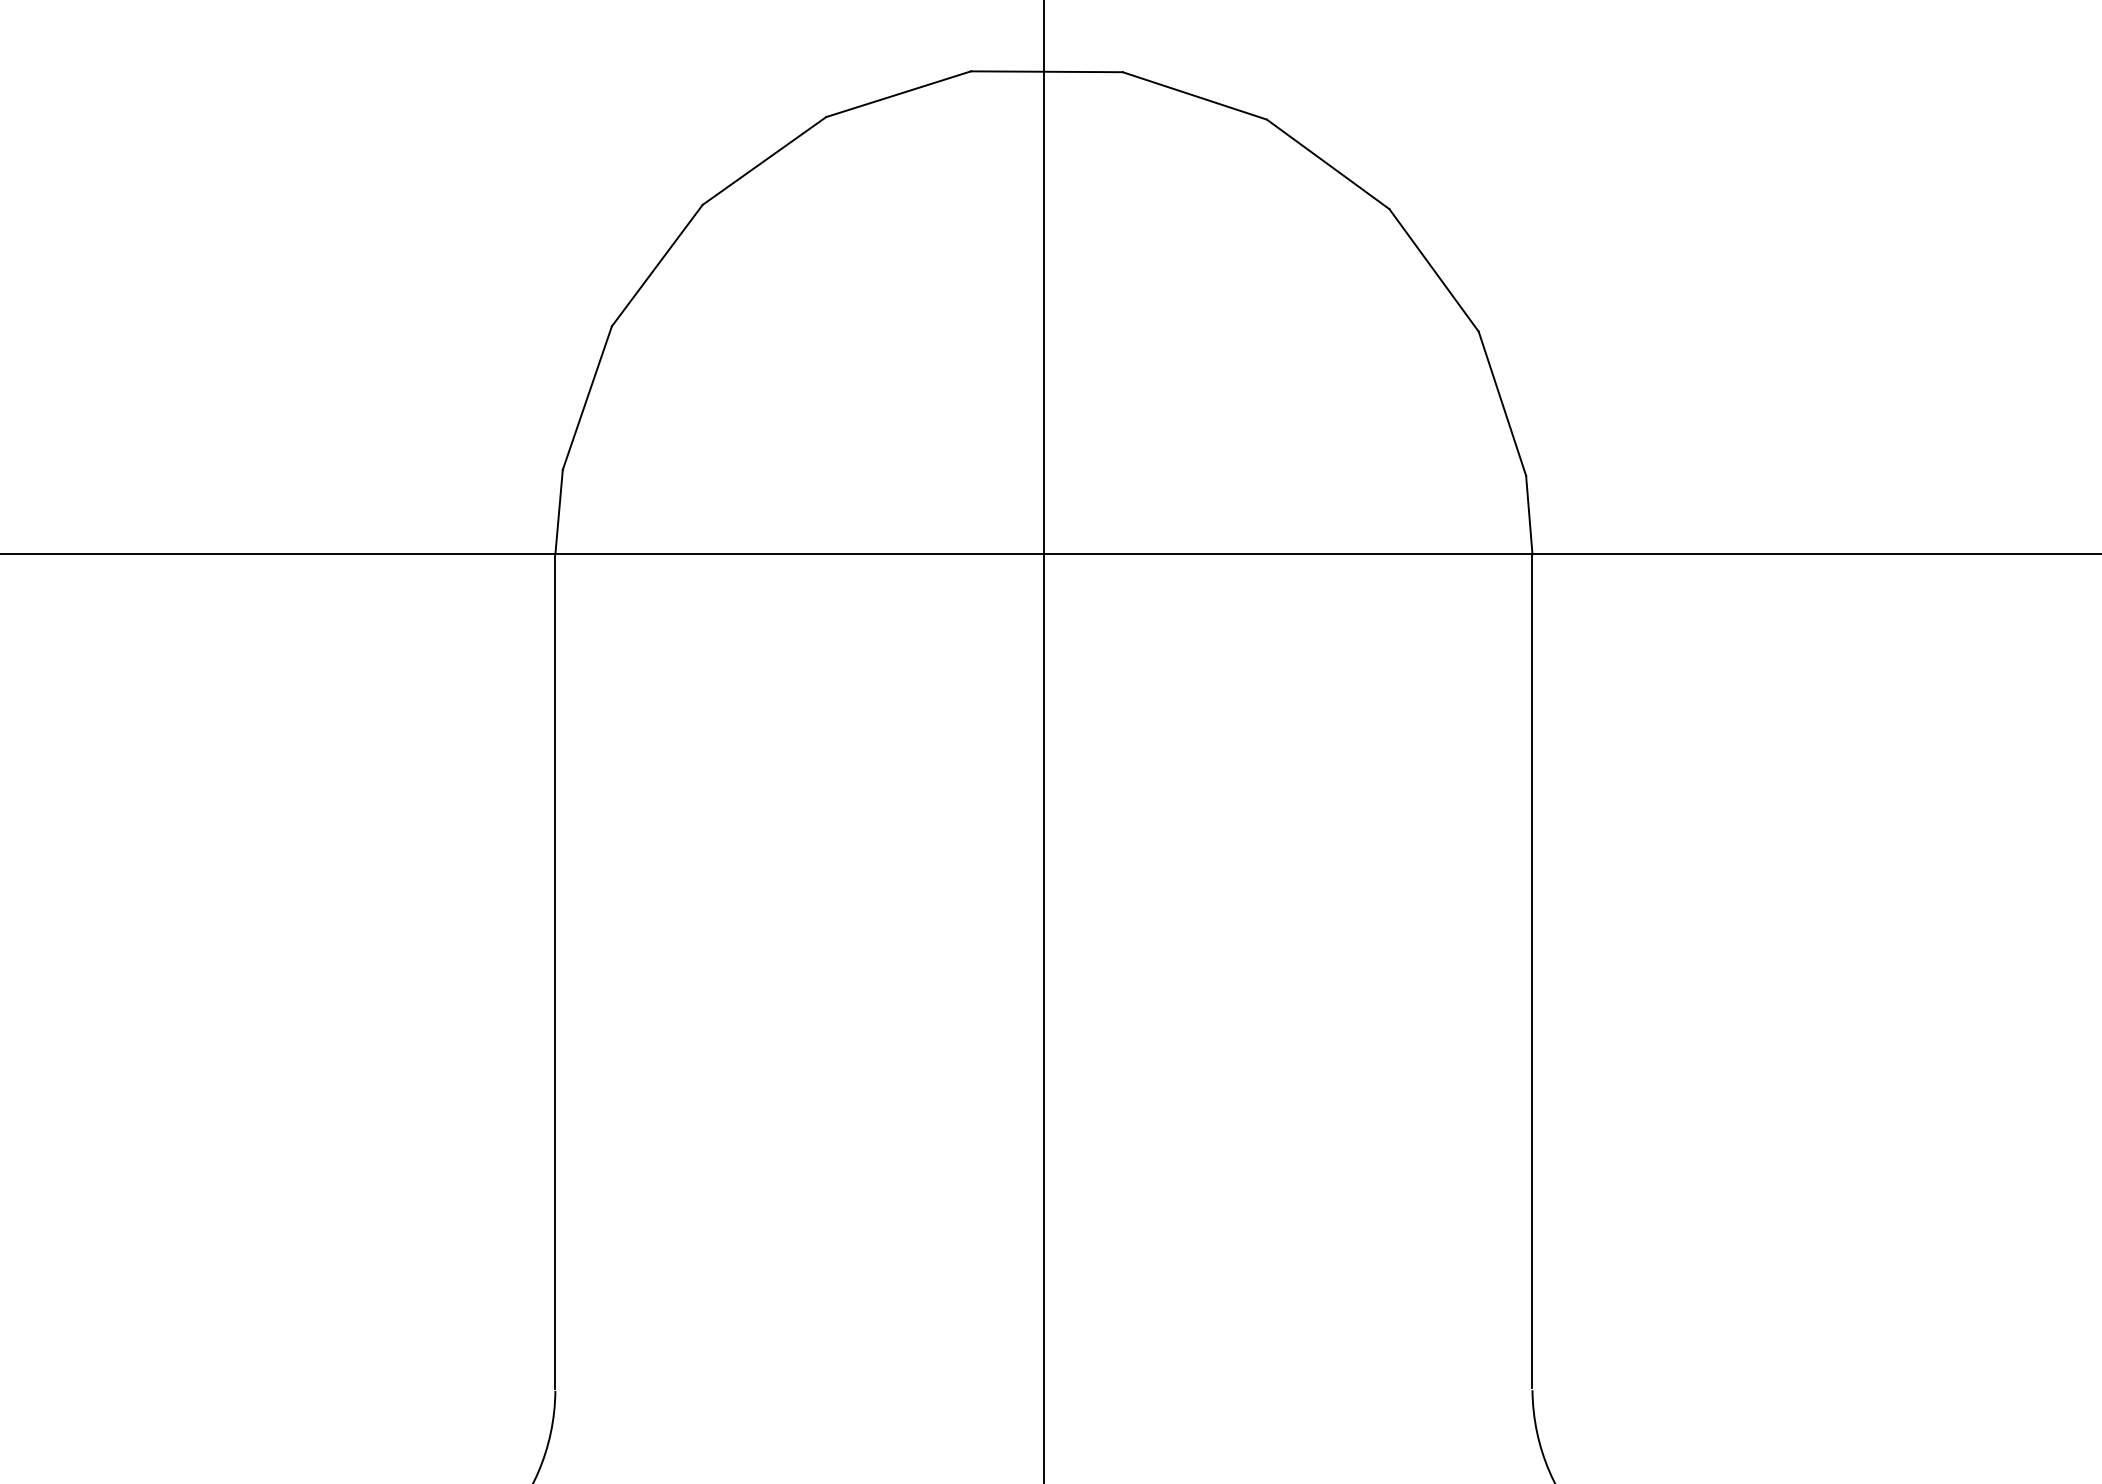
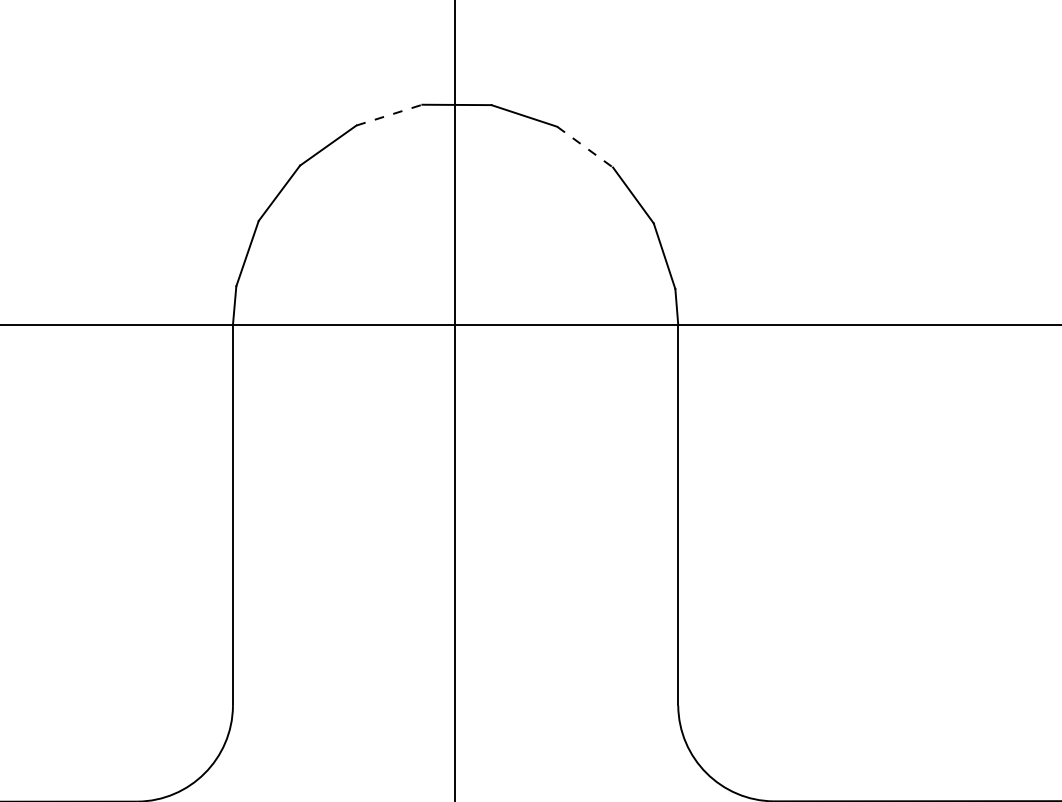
line: (898, 94) -> (389, 115), solid -> dashed
line: (1328, 165) -> (585, 147), solid -> dashed

